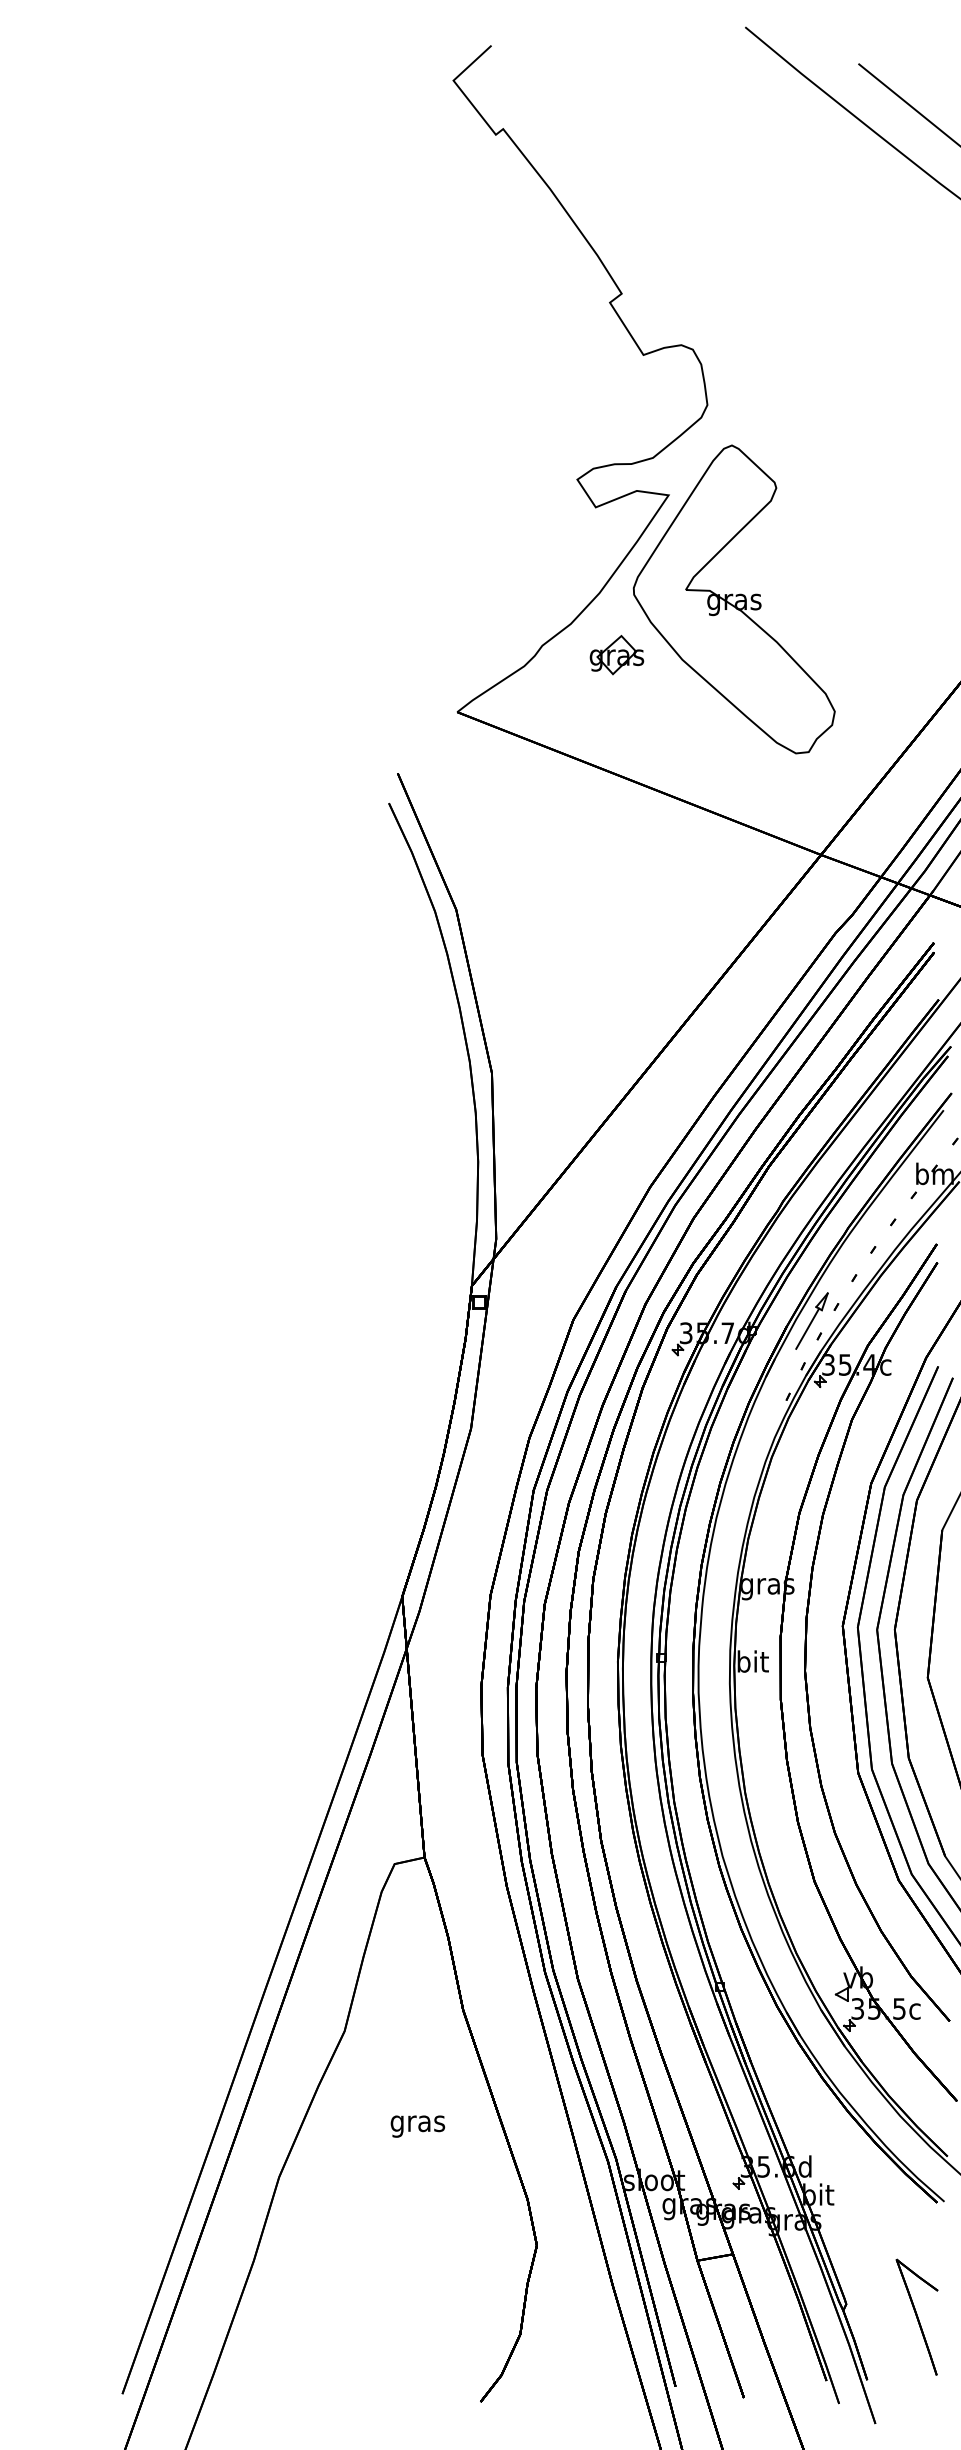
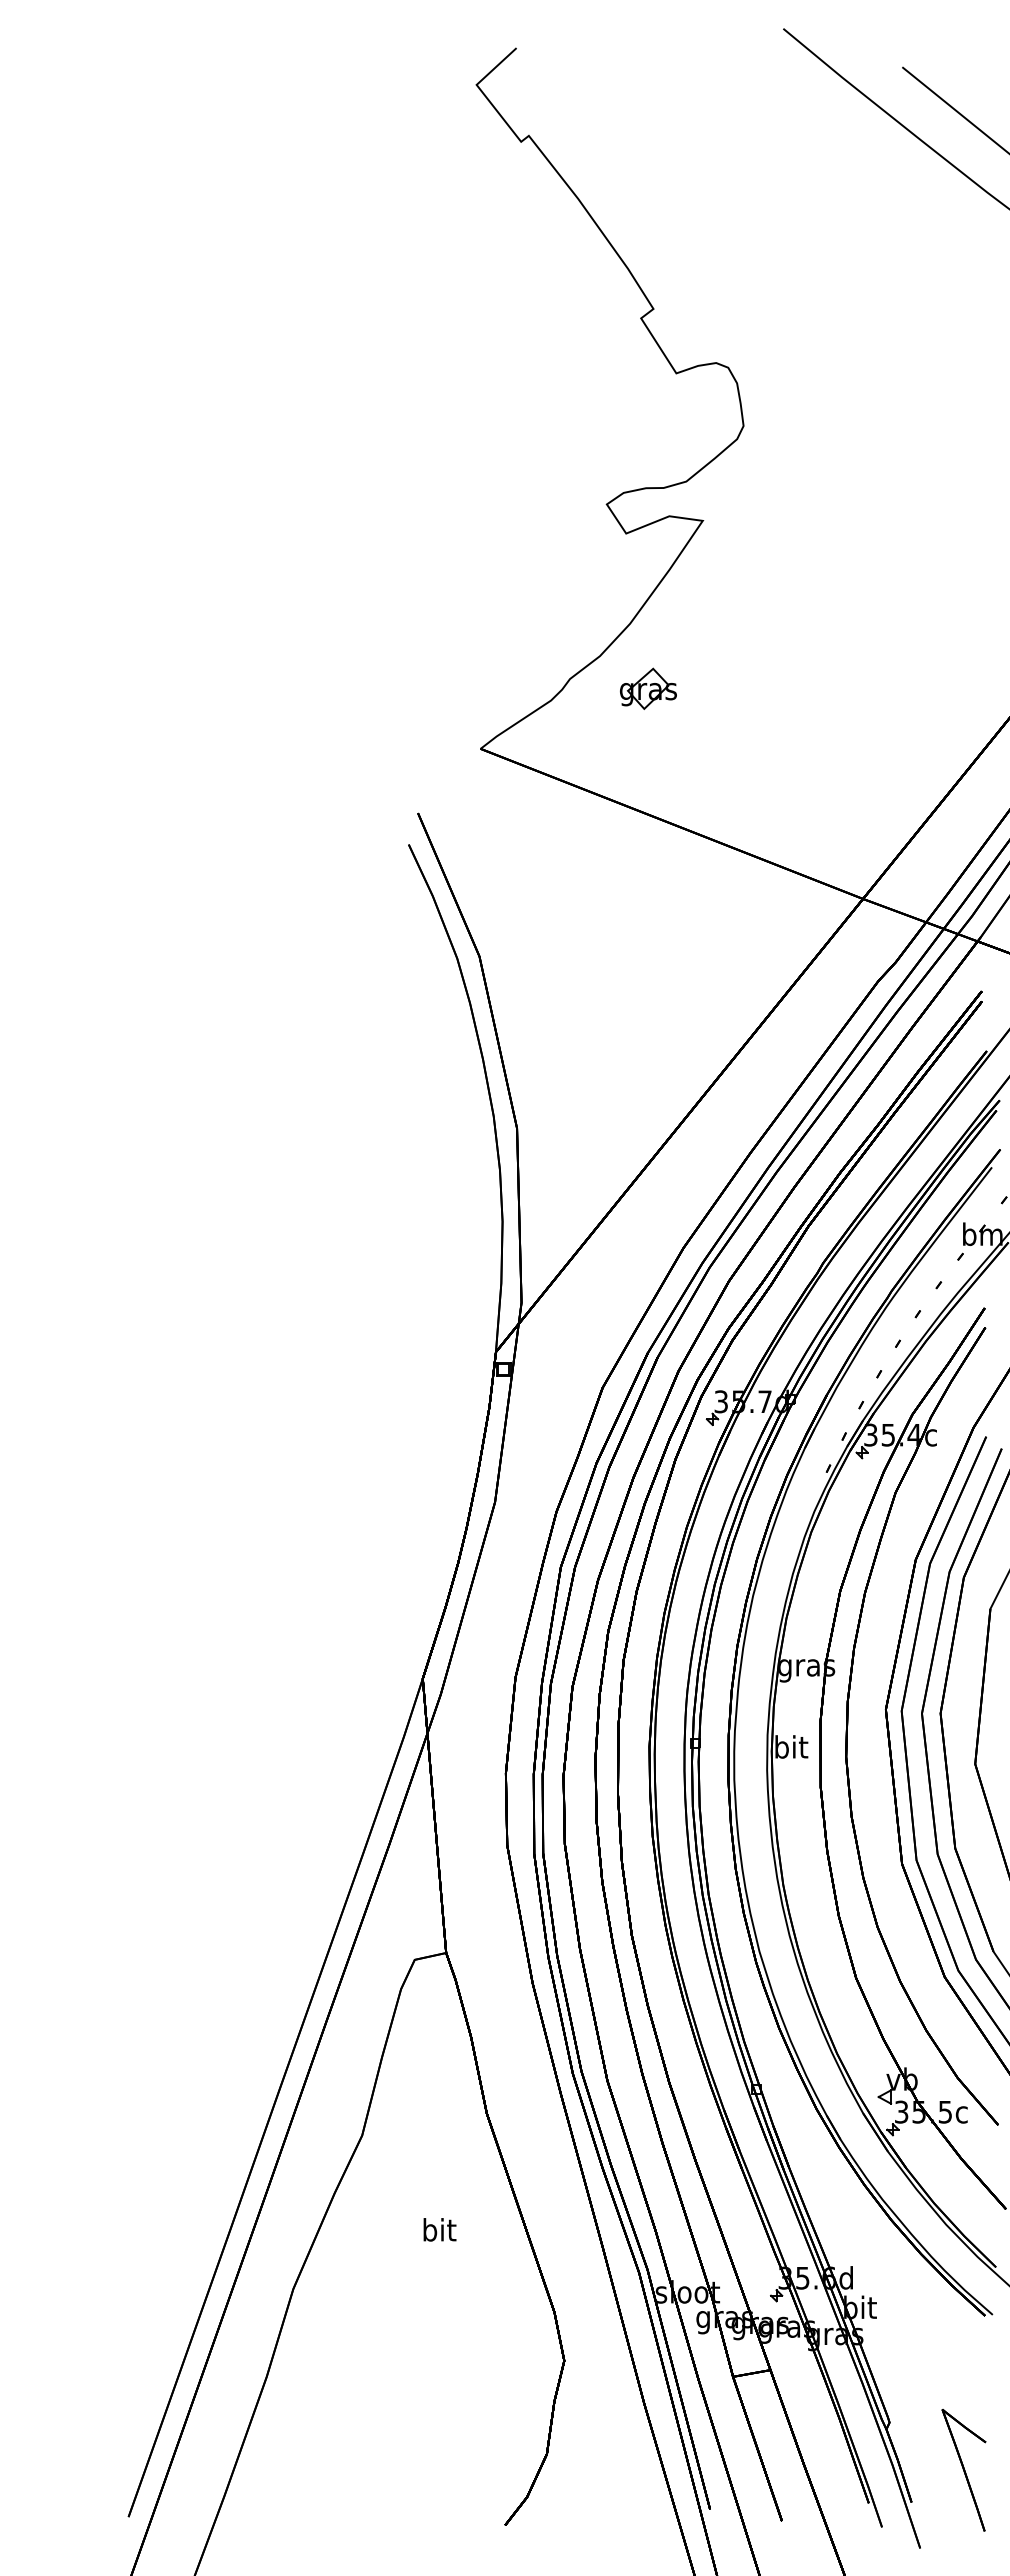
part: (733, 599) -> (771, 630), removed
part: (811, 1320) -> (853, 1388), removed
text: (417, 2123) -> (438, 2232), gras -> bit
part: (916, 2317) -> (963, 2470), moved

